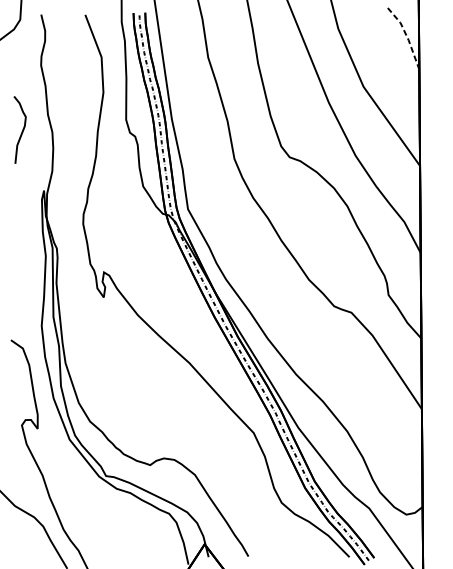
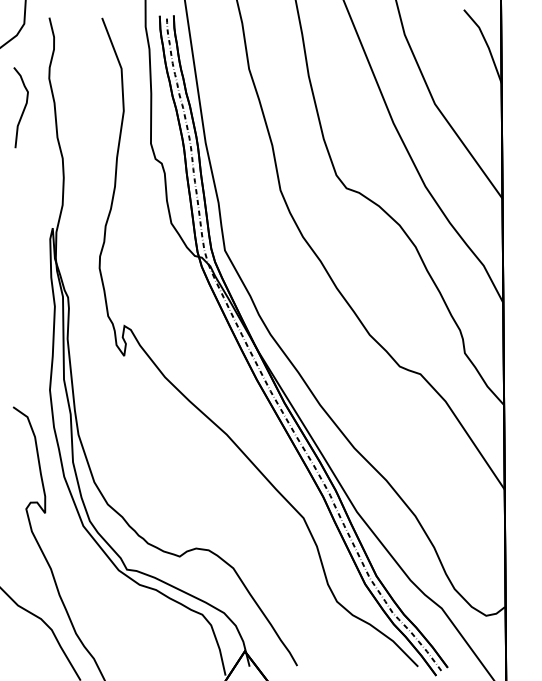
line: (407, 37) -> (487, 44), dashed -> solid
curve: (22, 130) -> (23, 108), moved

